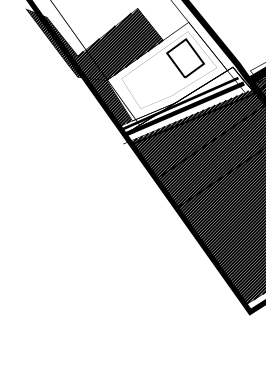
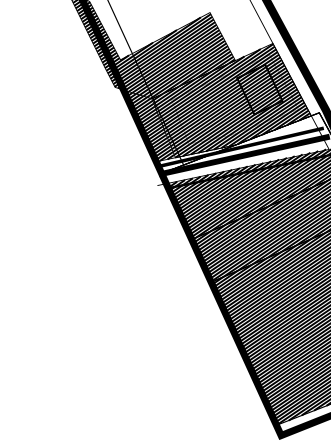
hatch: (166, 71) -> (231, 101), added

